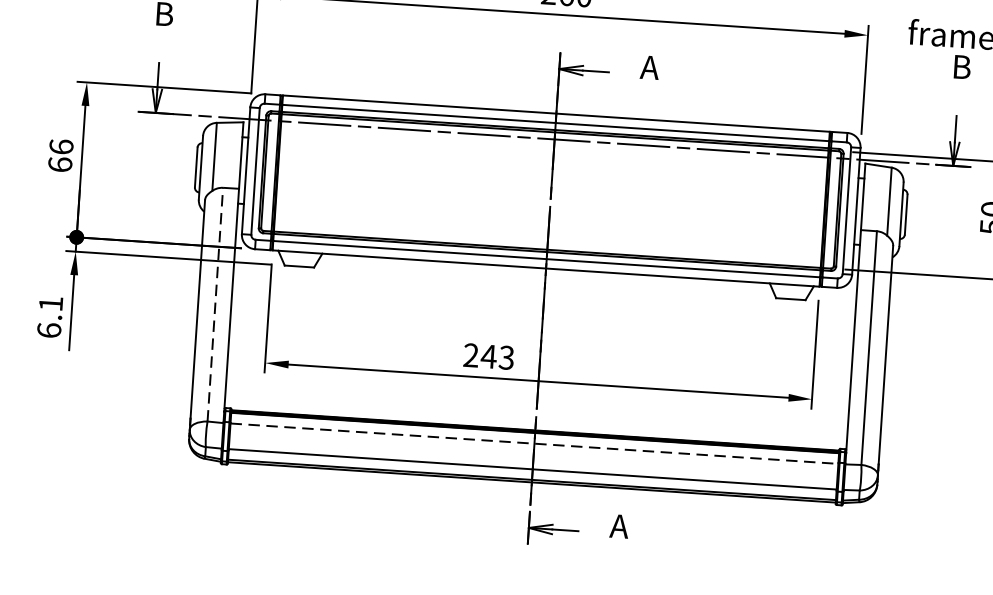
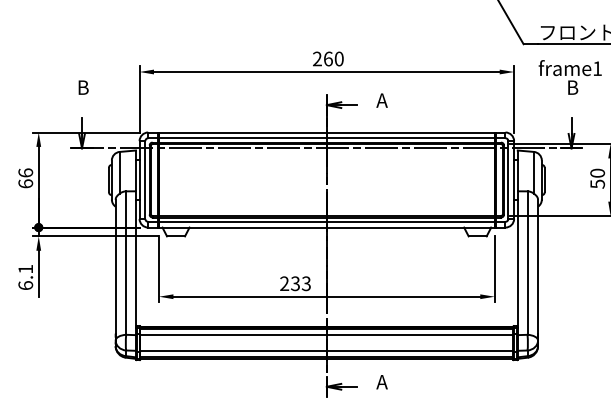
line: (215, 305) -> (126, 263), dashed -> solid
text: (488, 356) -> (295, 283), 243 -> 233
line: (533, 444) -> (326, 335), dashed -> solid

